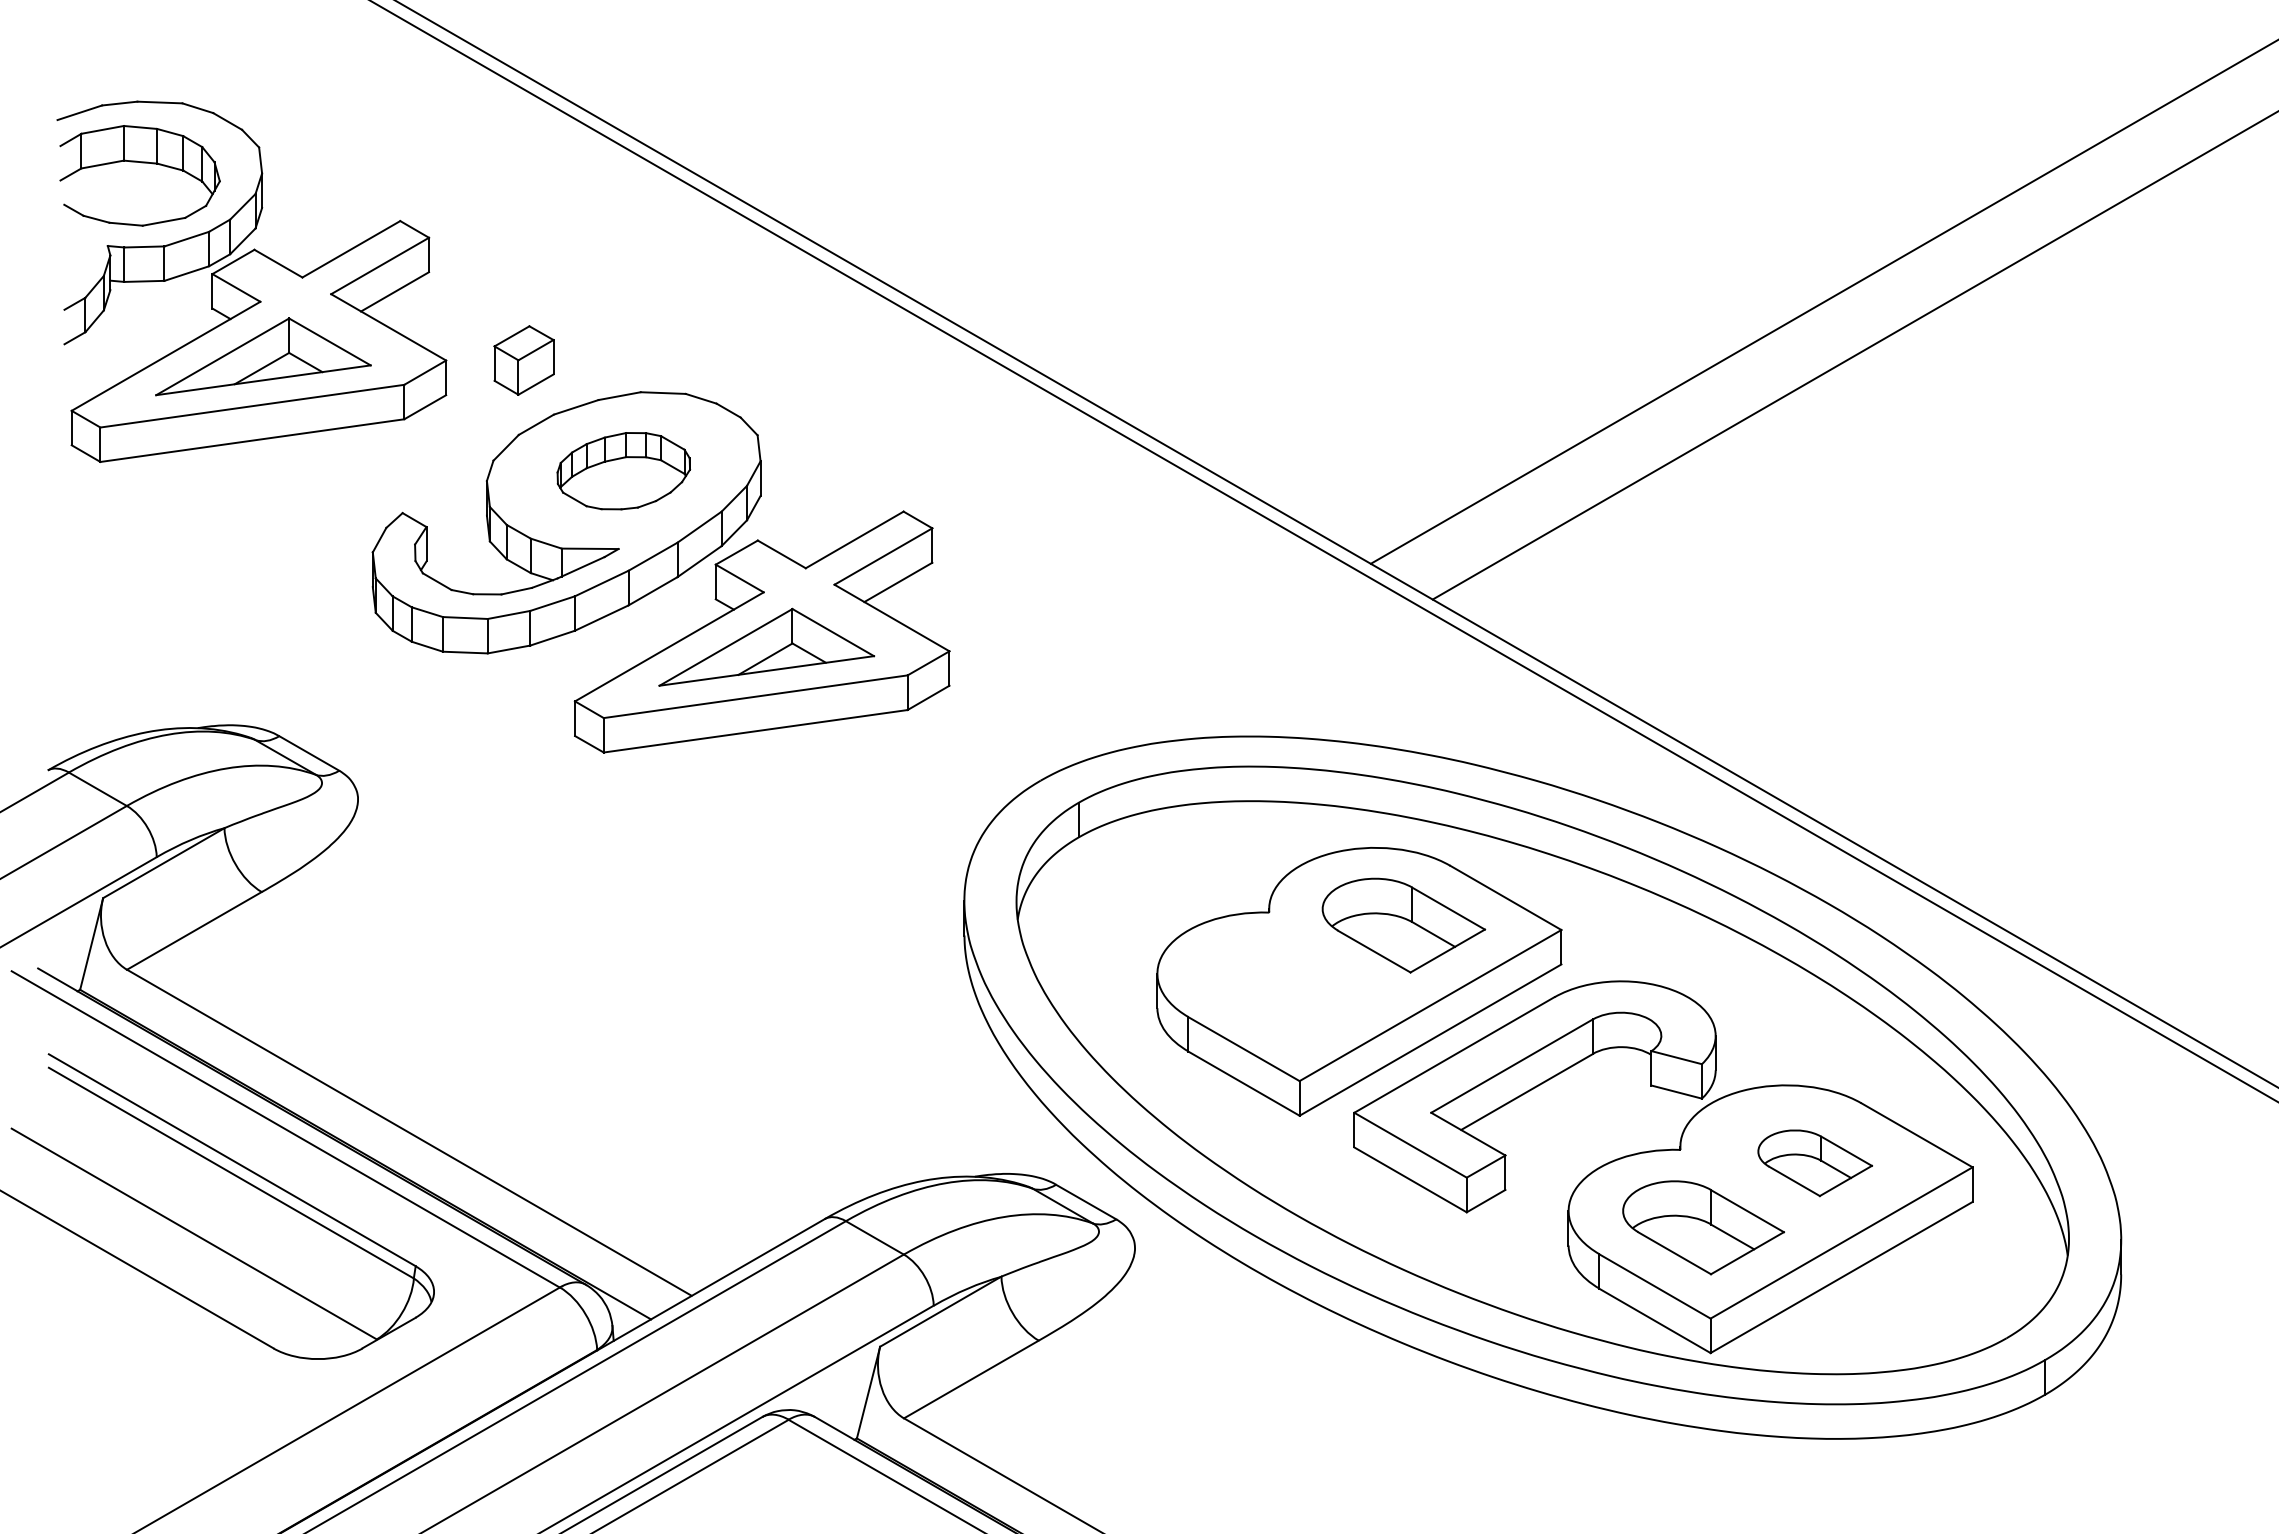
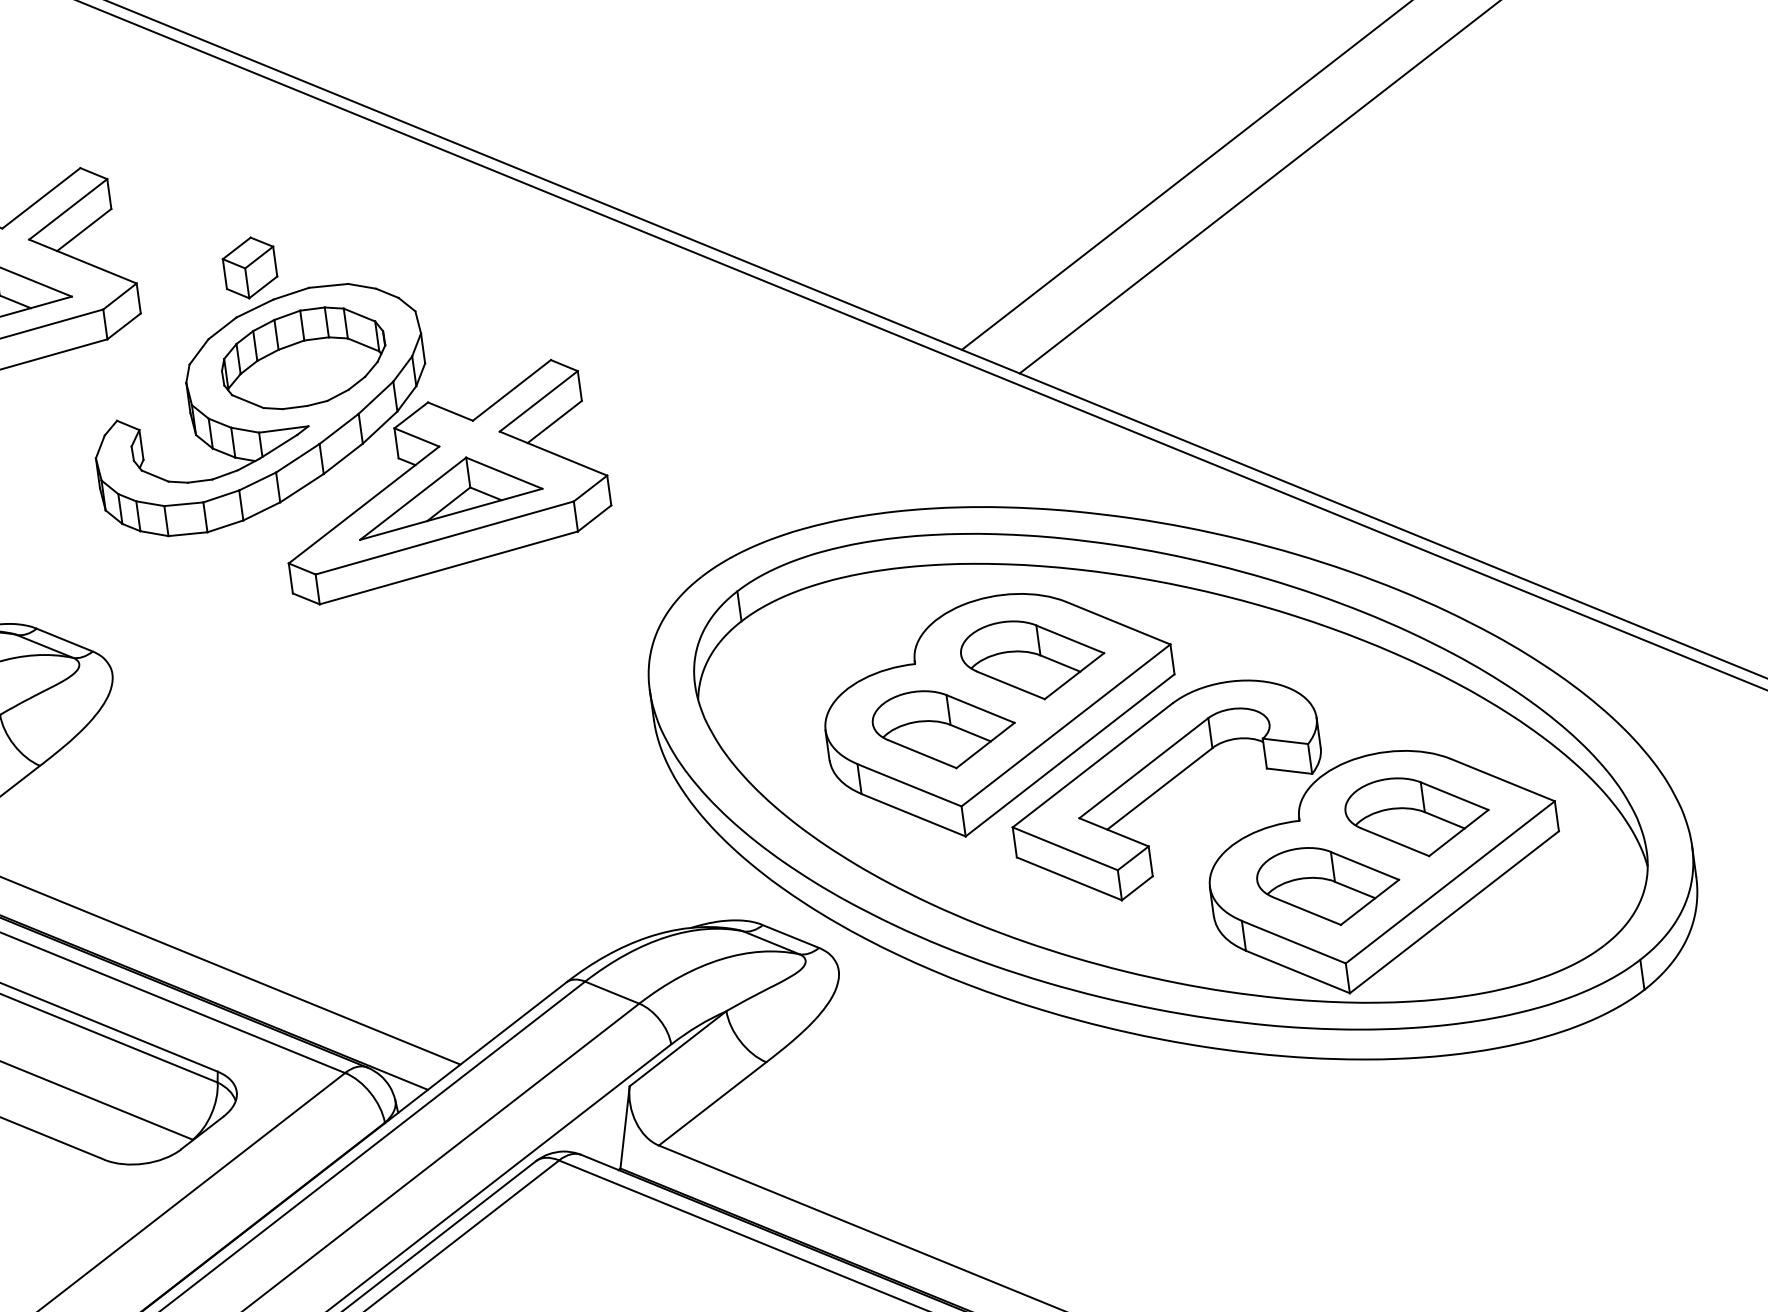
part: (523, 360) -> (249, 267), moved
part: (623, 470) -> (303, 357), size x1.43
part: (1292, 990) -> (944, 728), added
part: (1815, 1163) -> (1418, 816), size x1.43

